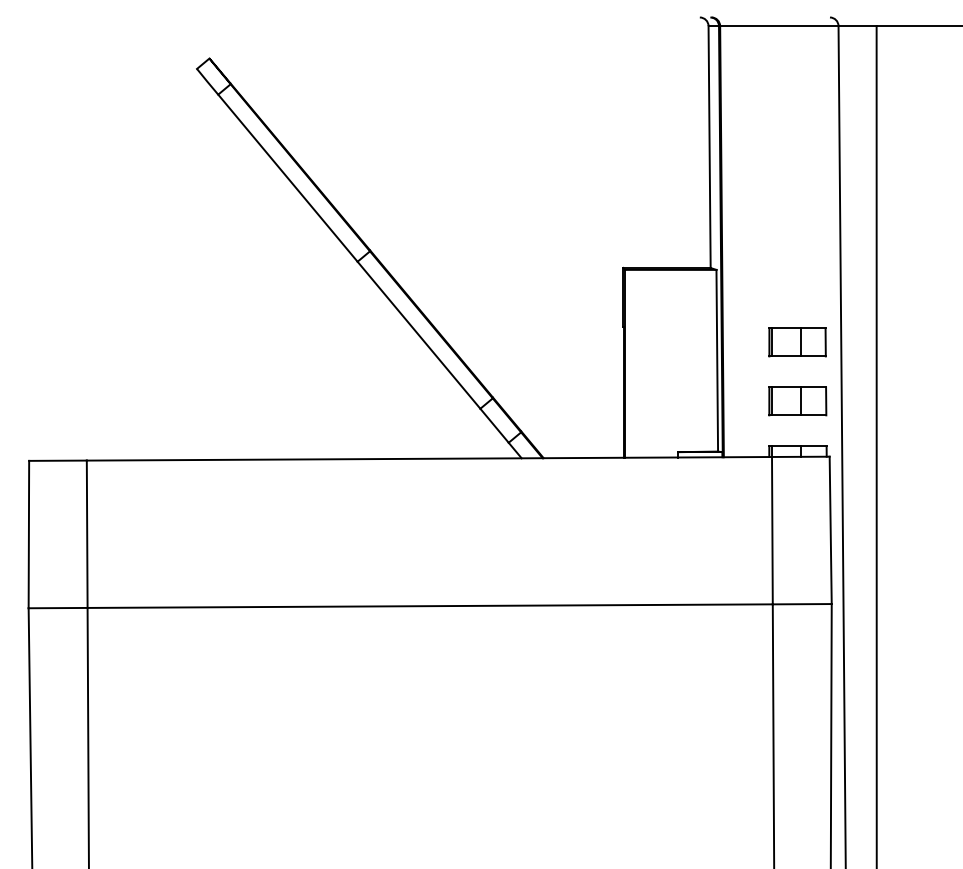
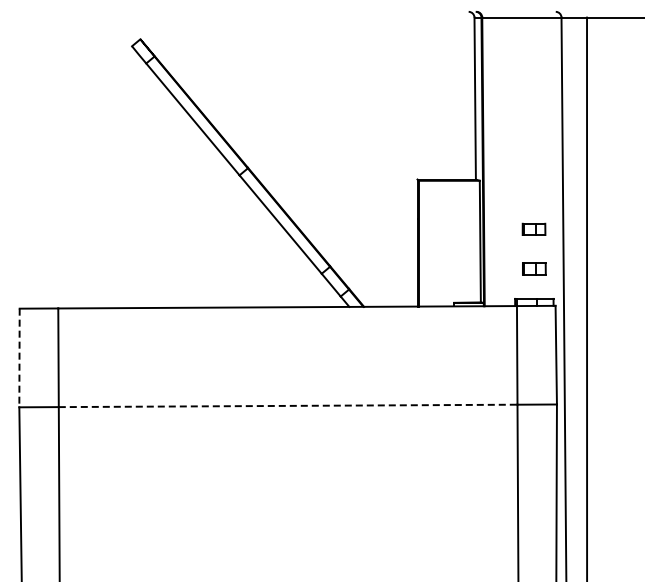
part: (796, 342) -> (533, 229), size x0.6
part: (798, 400) -> (534, 268), size x0.6
line: (28, 535) -> (19, 358), solid -> dashed
line: (430, 605) -> (288, 405), solid -> dashed

